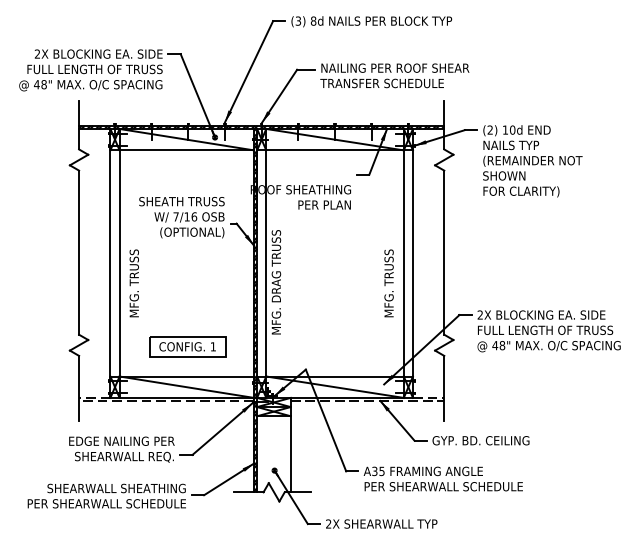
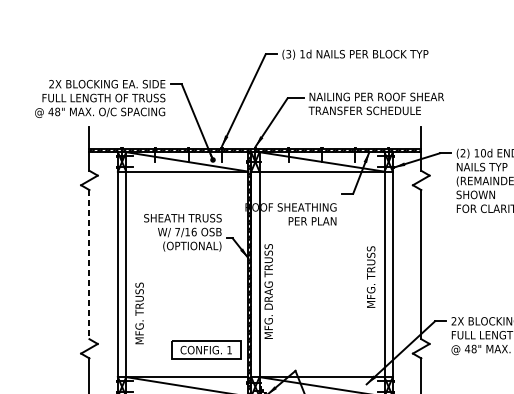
text: (313, 20) -> (302, 53), 8d -> 1d
line: (79, 253) -> (89, 265), solid -> dashed
text: (133, 283) -> (138, 313), moved
text: (388, 283) -> (370, 277), moved
part: (187, 346) -> (206, 349), moved

